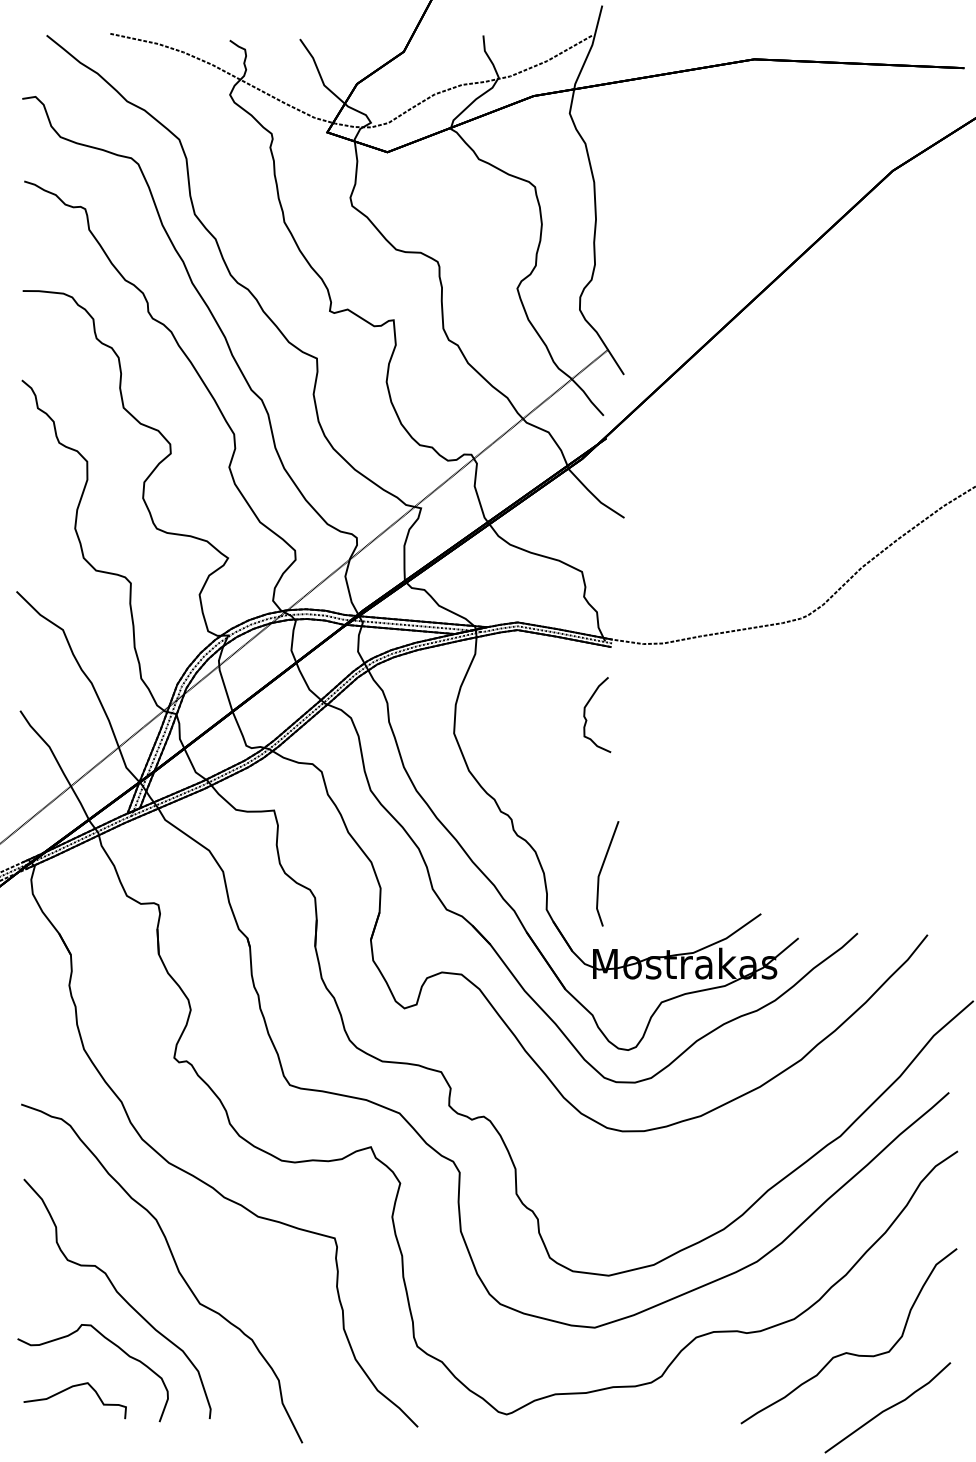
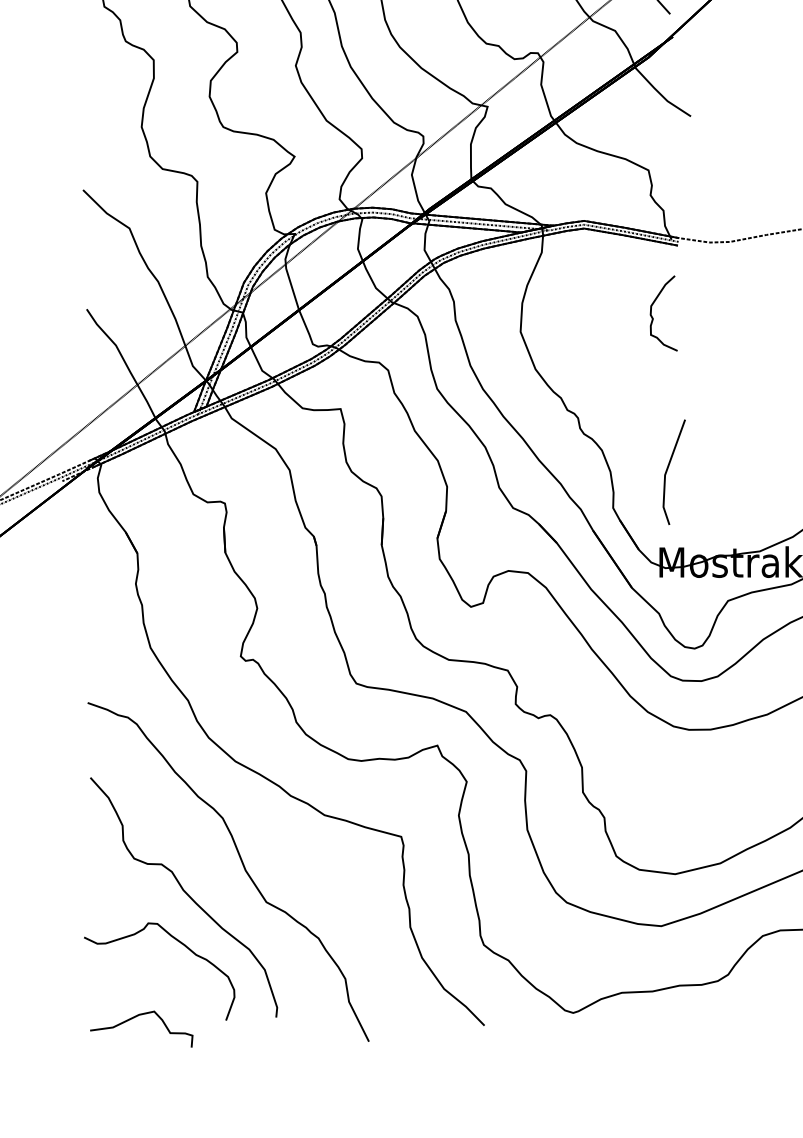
part: (68, 1389) -> (135, 1017), moved

